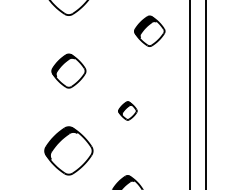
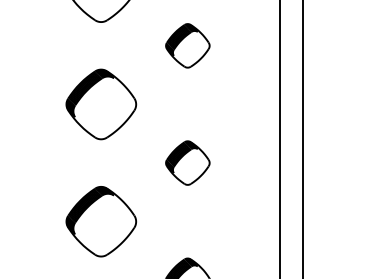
part: (149, 30) -> (187, 44), moved
part: (68, 70) -> (100, 103), size x1.43
part: (127, 110) -> (187, 162), size x1.67

